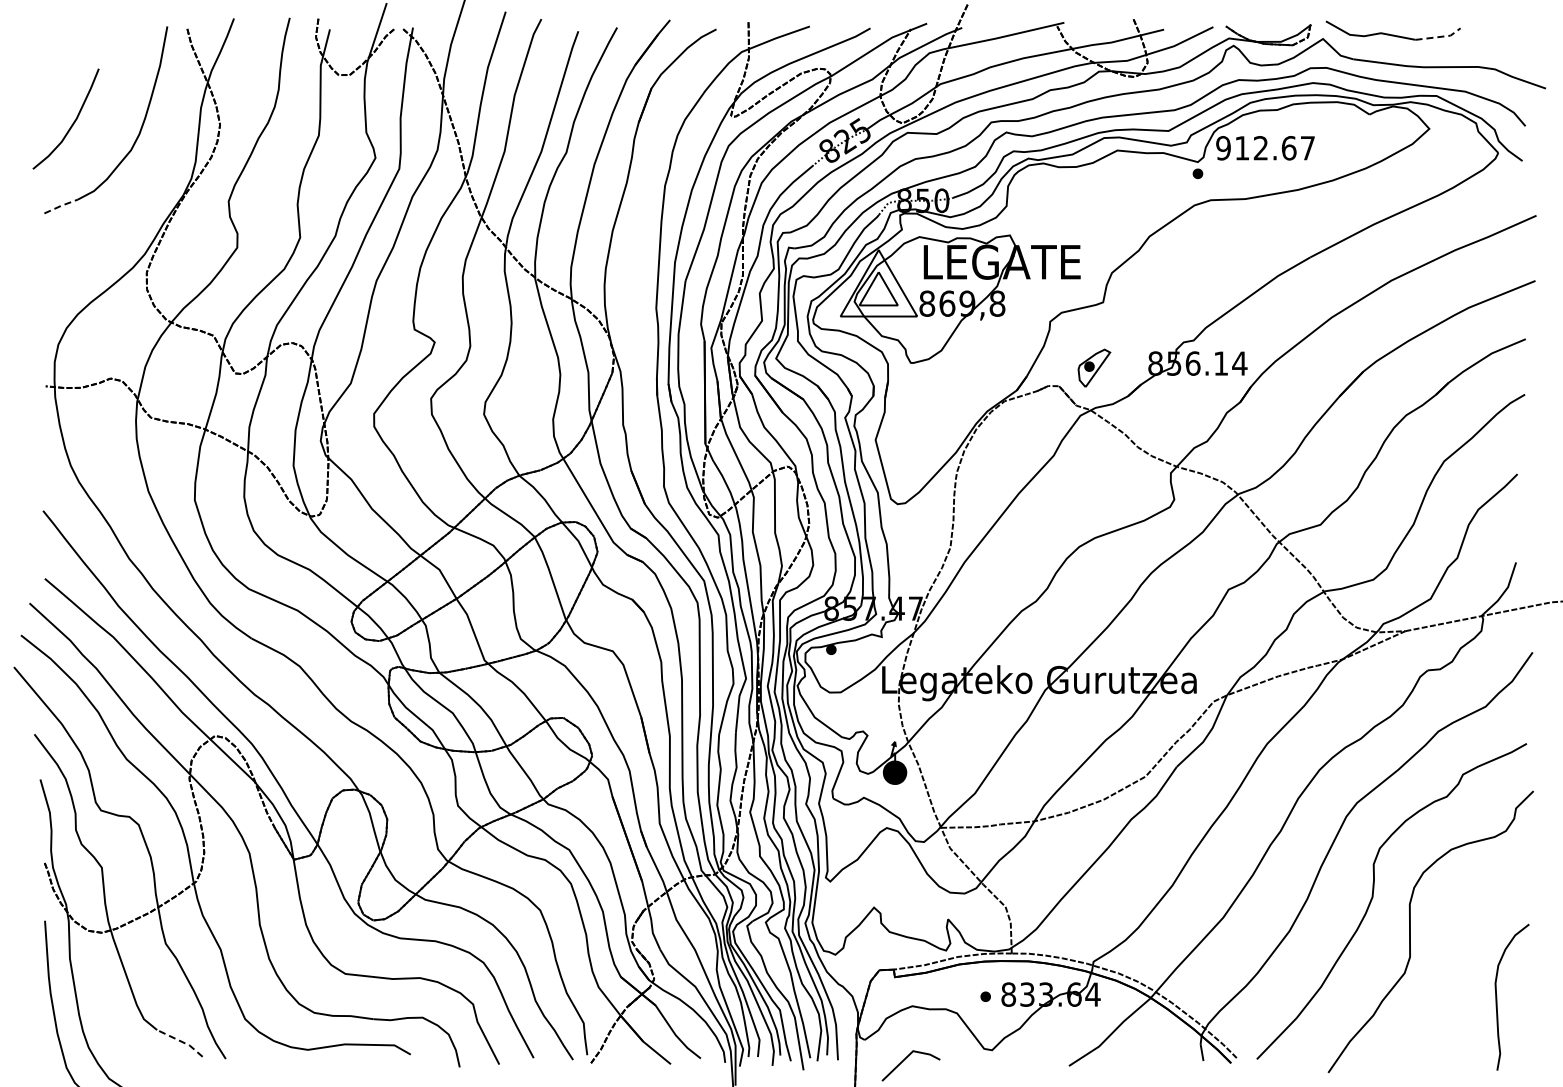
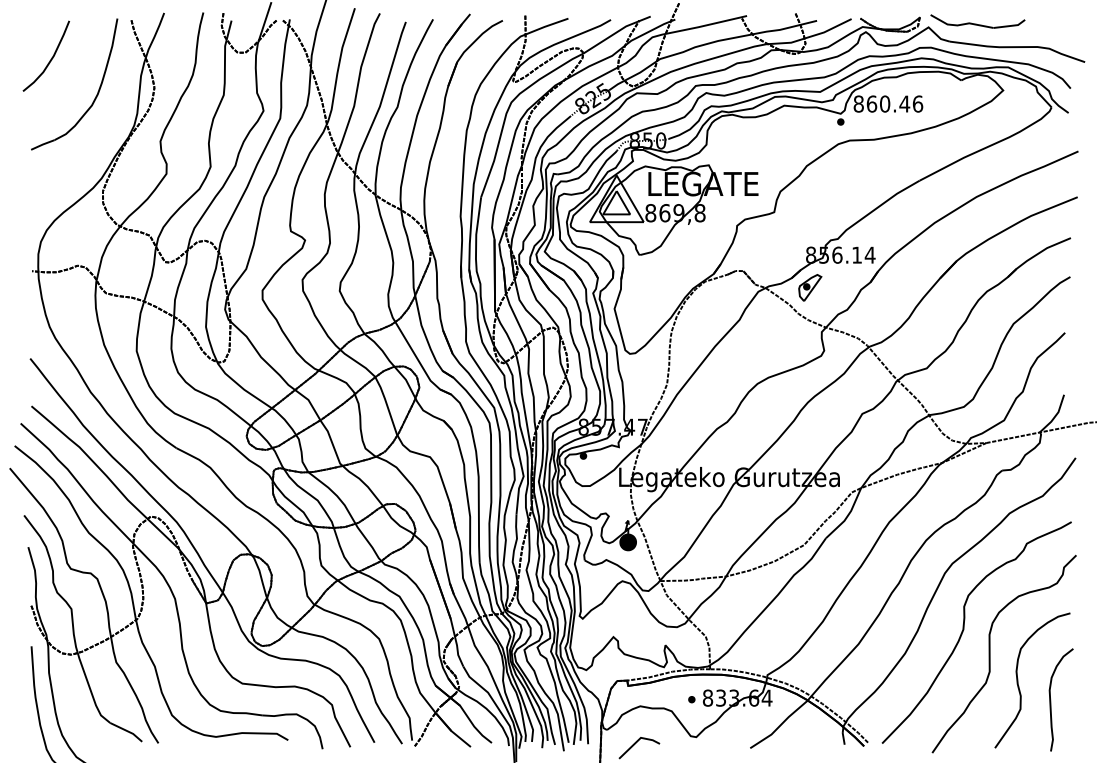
line: (1439, 36) -> (1010, 25), dashed -> solid
curve: (71, 124) -> (50, 60), moved
text: (1265, 148) -> (888, 104), 912.67 -> 860.46
line: (61, 205) -> (43, 144), dashed -> solid
part: (1094, 367) -> (810, 287), moved
curve: (1451, 975) -> (1018, 684), added
line: (181, 1041) -> (127, 731), dashed -> solid

